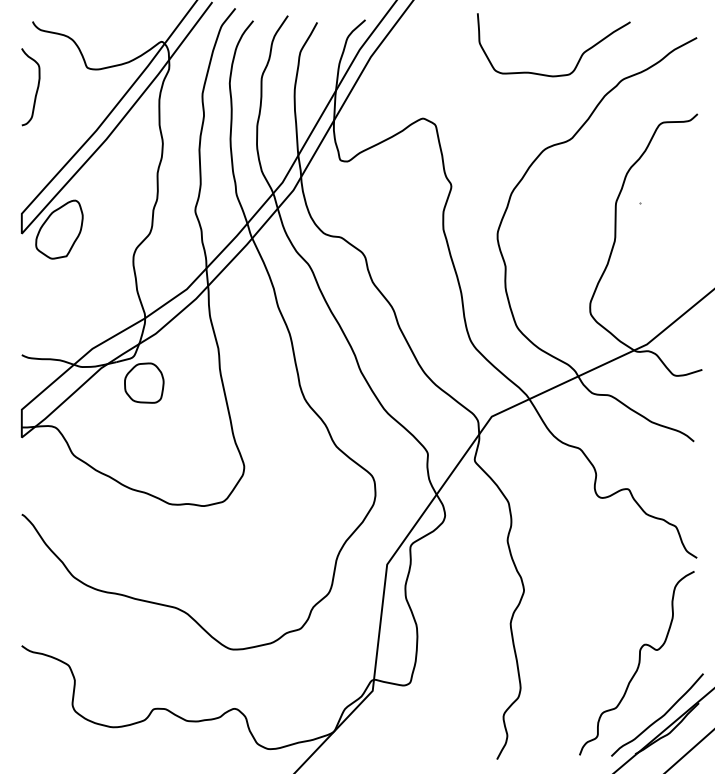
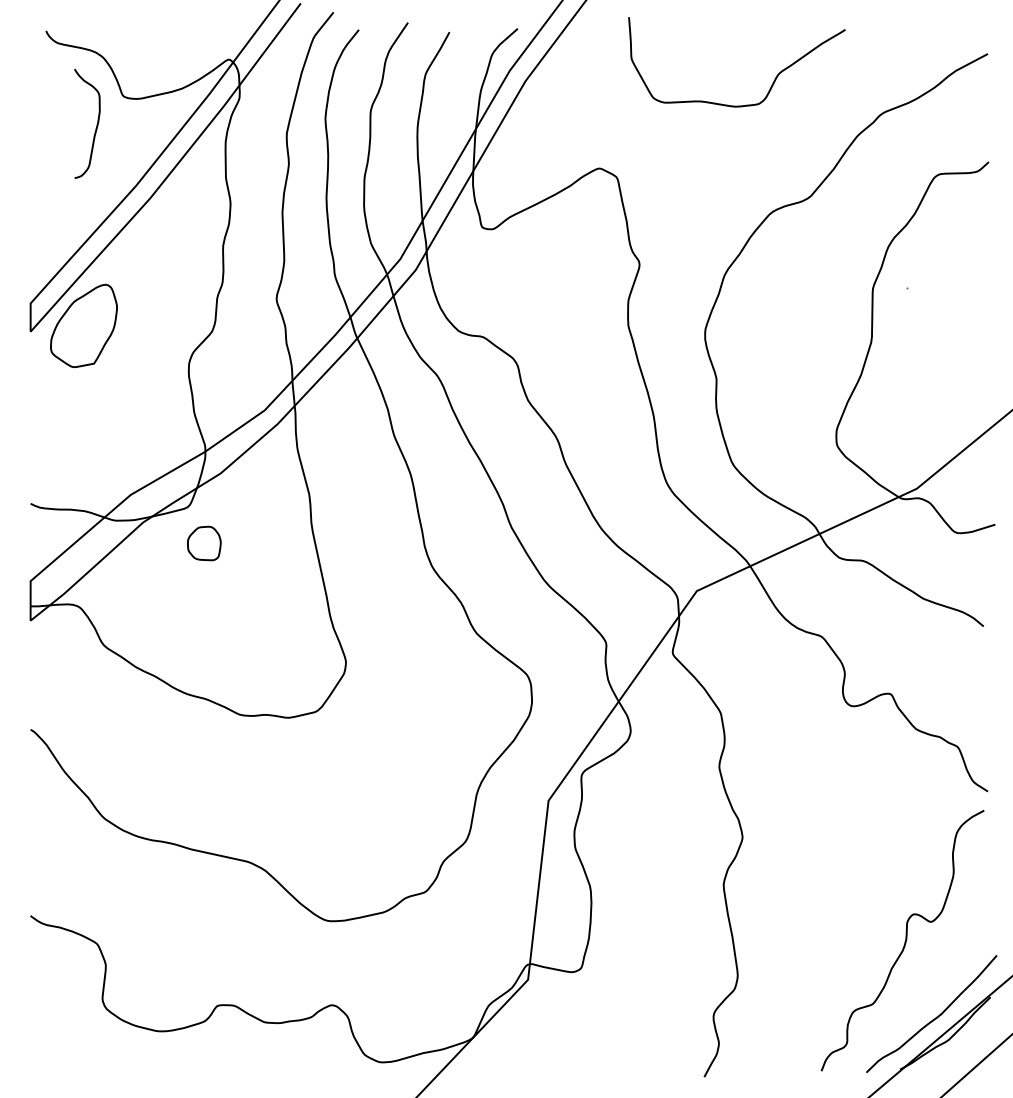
curve: (578, 59) -> (772, 82), moved
curve: (37, 87) -> (96, 124), moved
part: (144, 383) -> (204, 543), size x0.6

